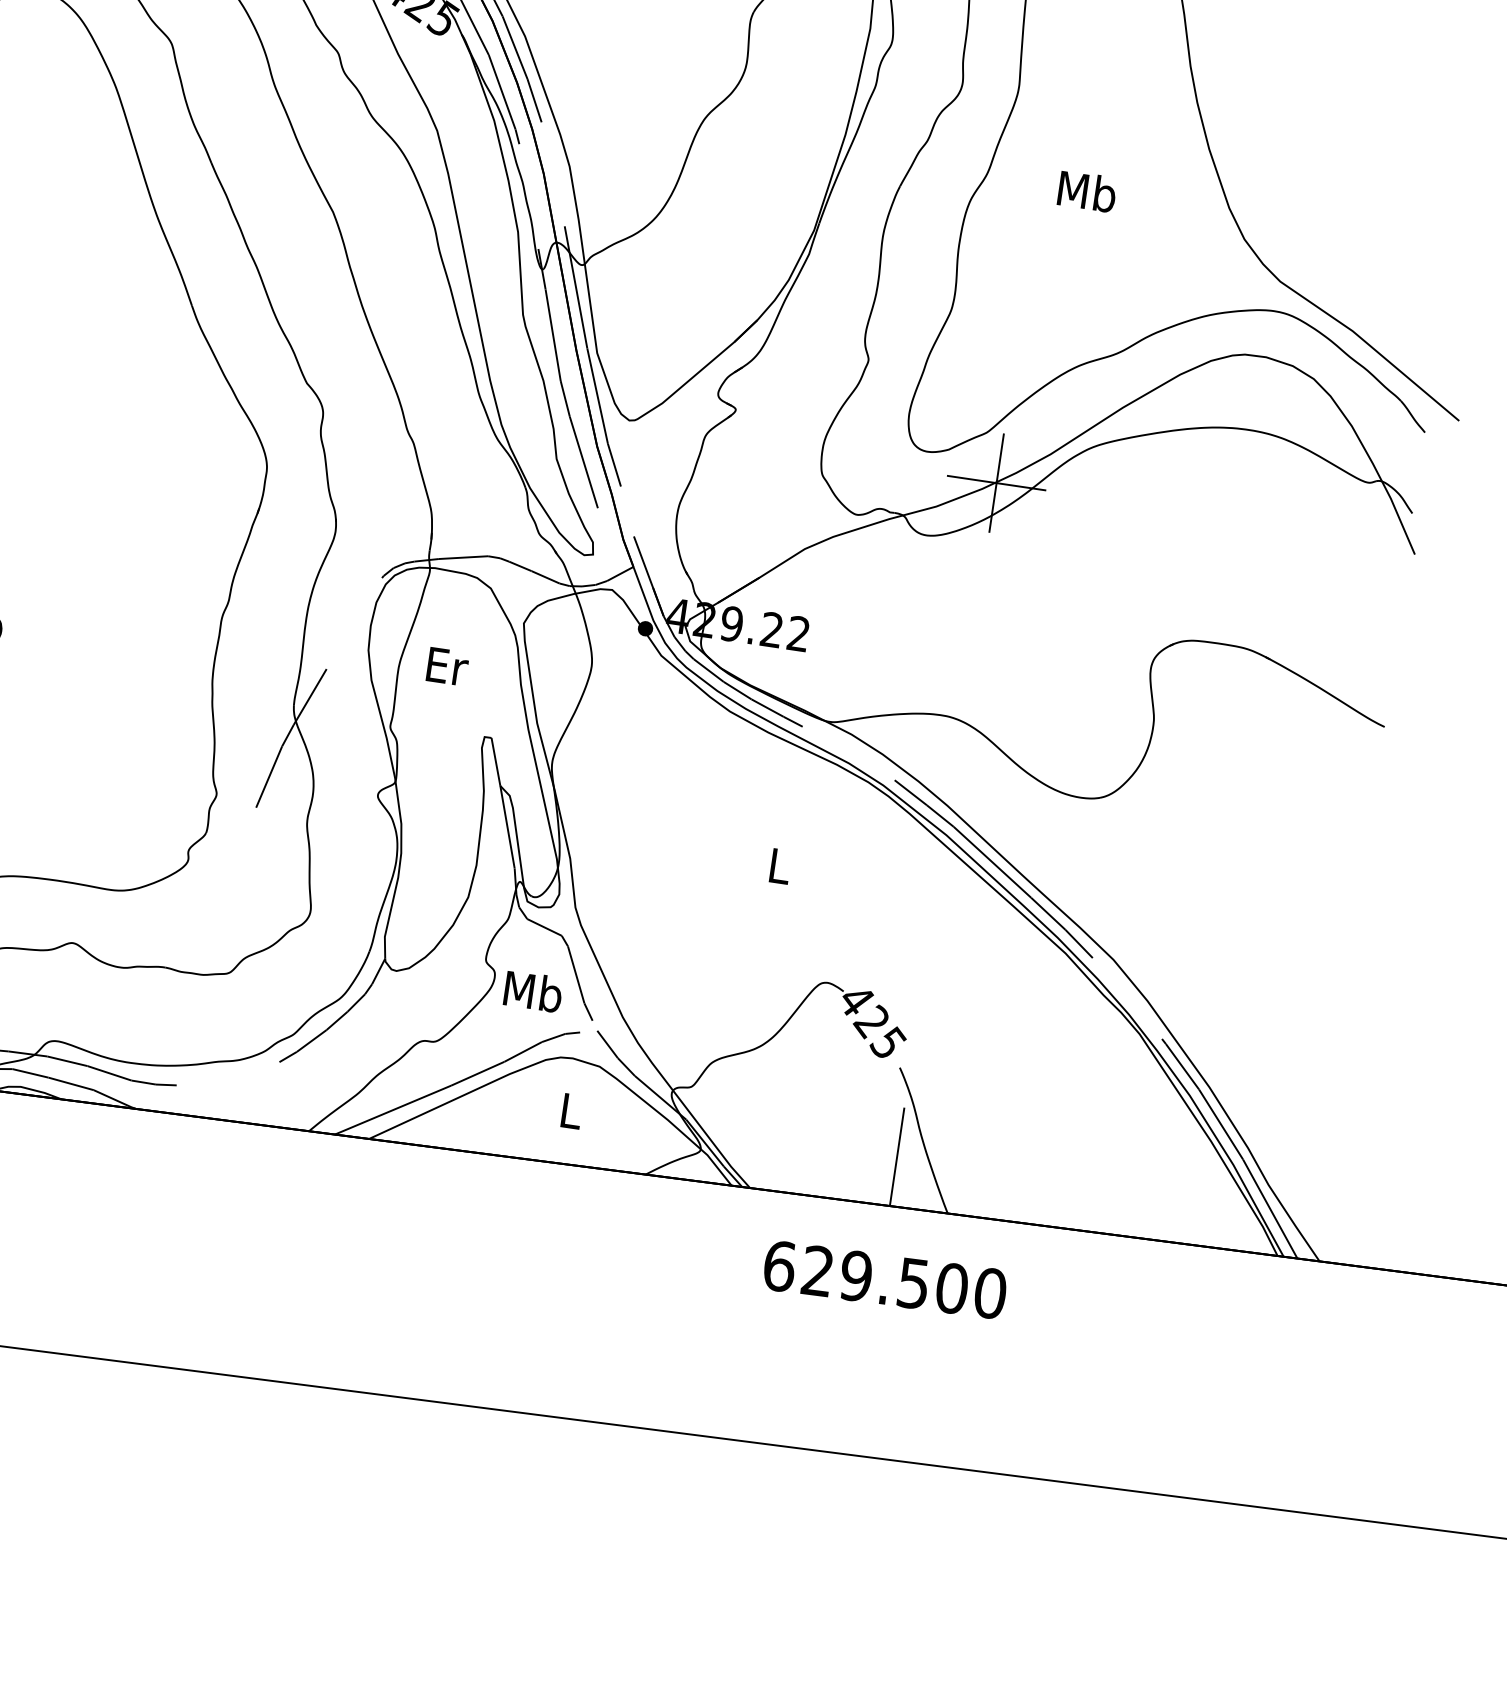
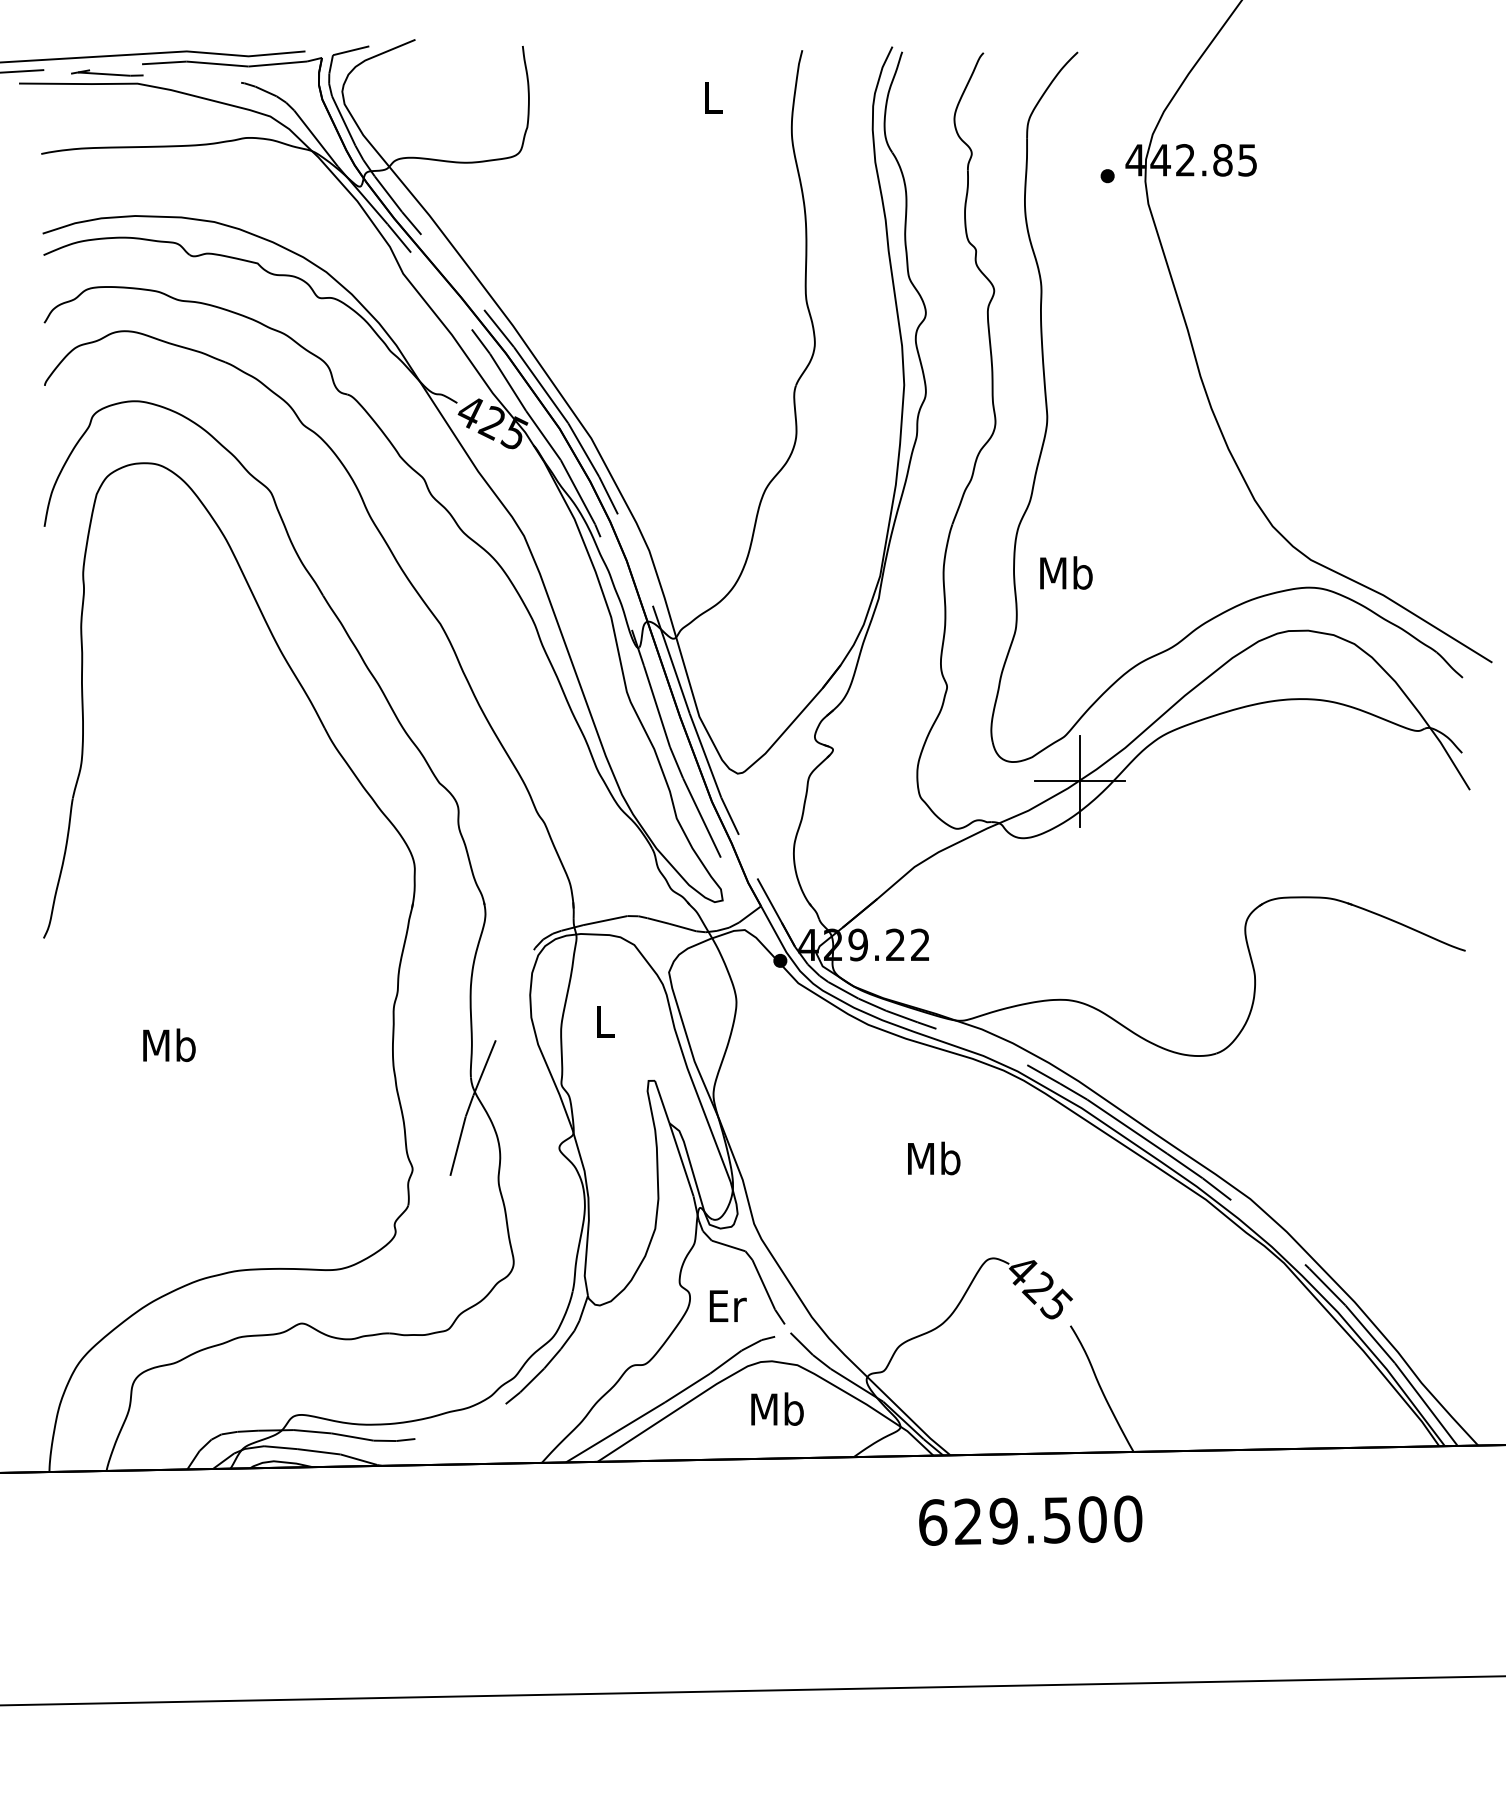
text: (1087, 191) -> (1066, 572), moved
text: (447, 666) -> (605, 1021), Er -> L
text: (780, 865) -> (934, 1158), L -> Mb
text: (533, 991) -> (727, 1305), Mb -> Er
text: (571, 1110) -> (777, 1408), L -> Mb
line: (897, 1157) -> (1080, 1407), removed
text: (885, 1279) -> (1030, 1520), moved

